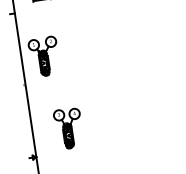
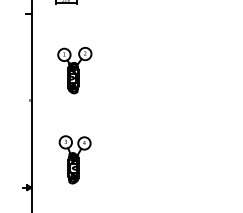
part: (44, 56) -> (74, 70), moved

